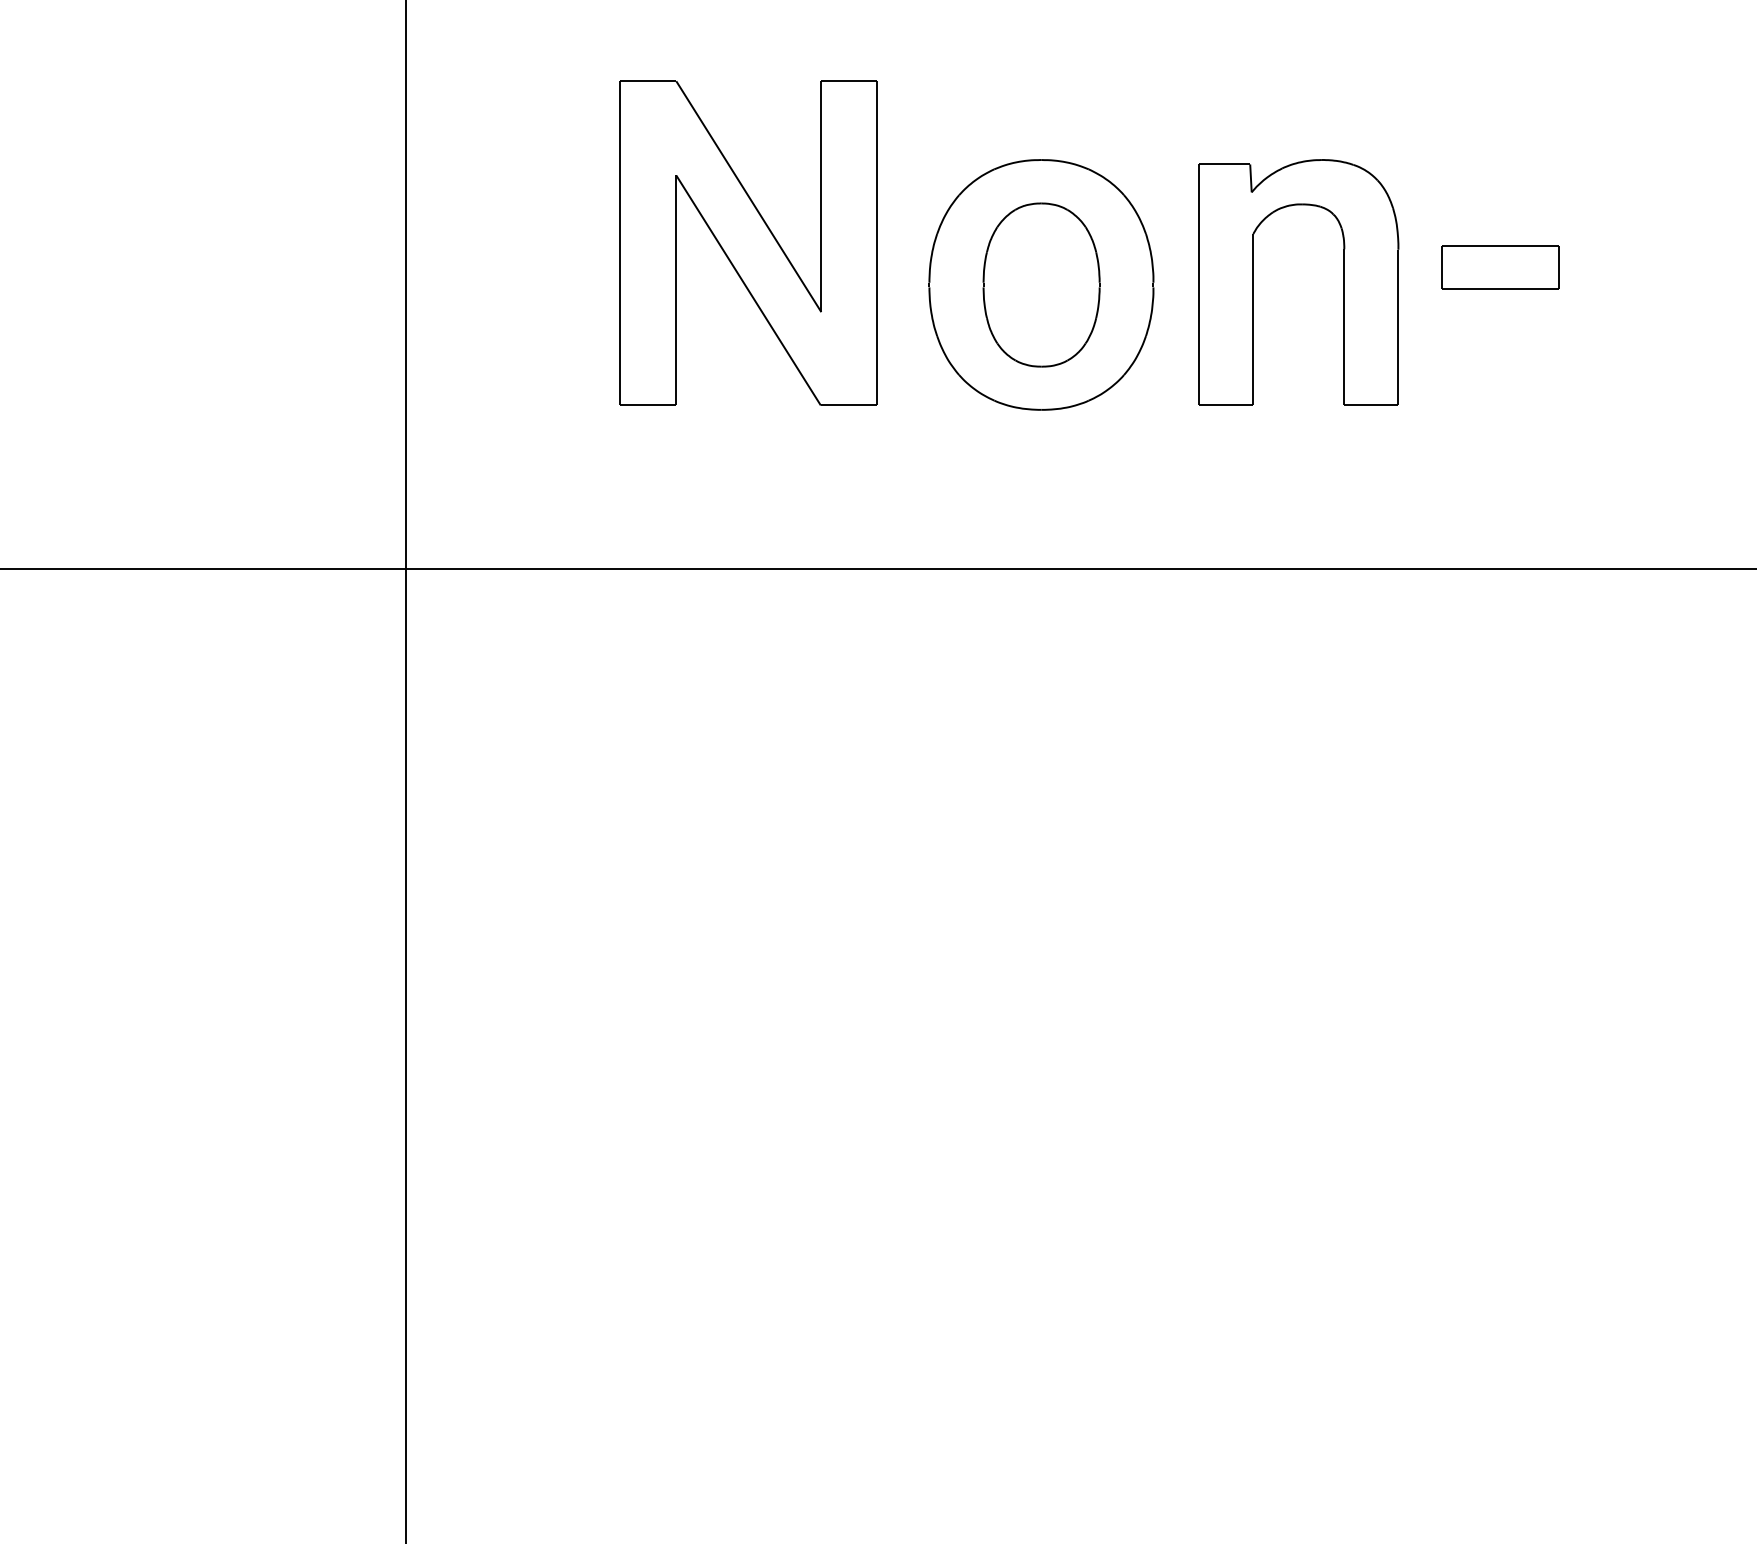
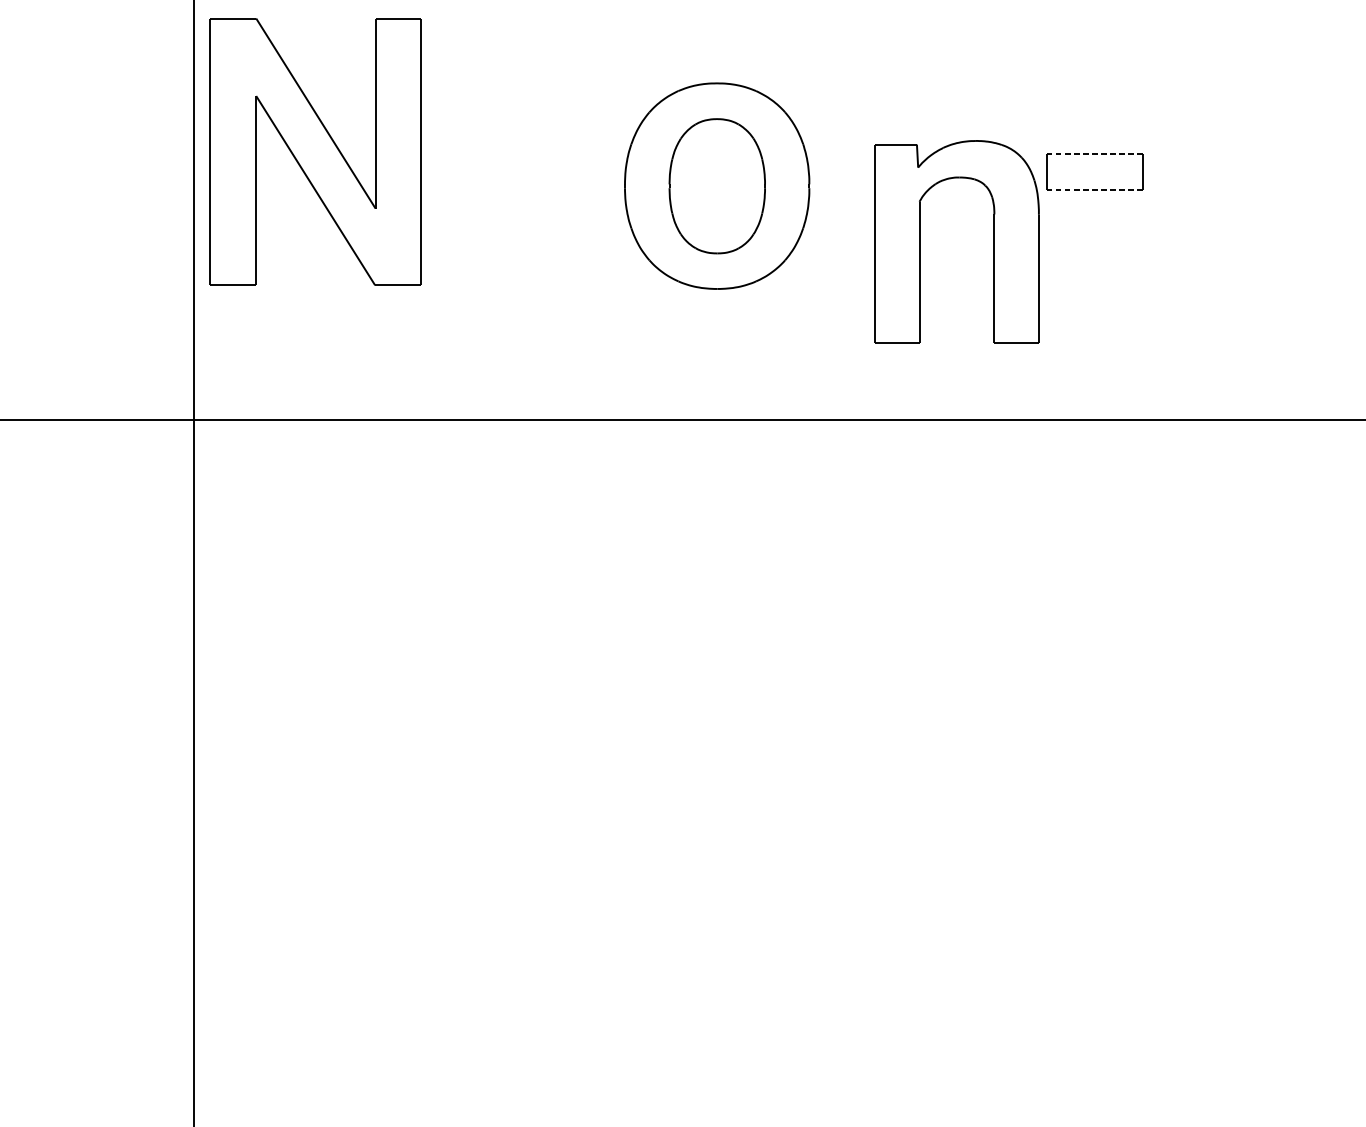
part: (748, 242) -> (315, 151), moved
line: (1500, 245) -> (1094, 153), solid -> dashed
part: (1253, 282) -> (919, 241), moved
line: (1499, 289) -> (1094, 189), solid -> dashed

